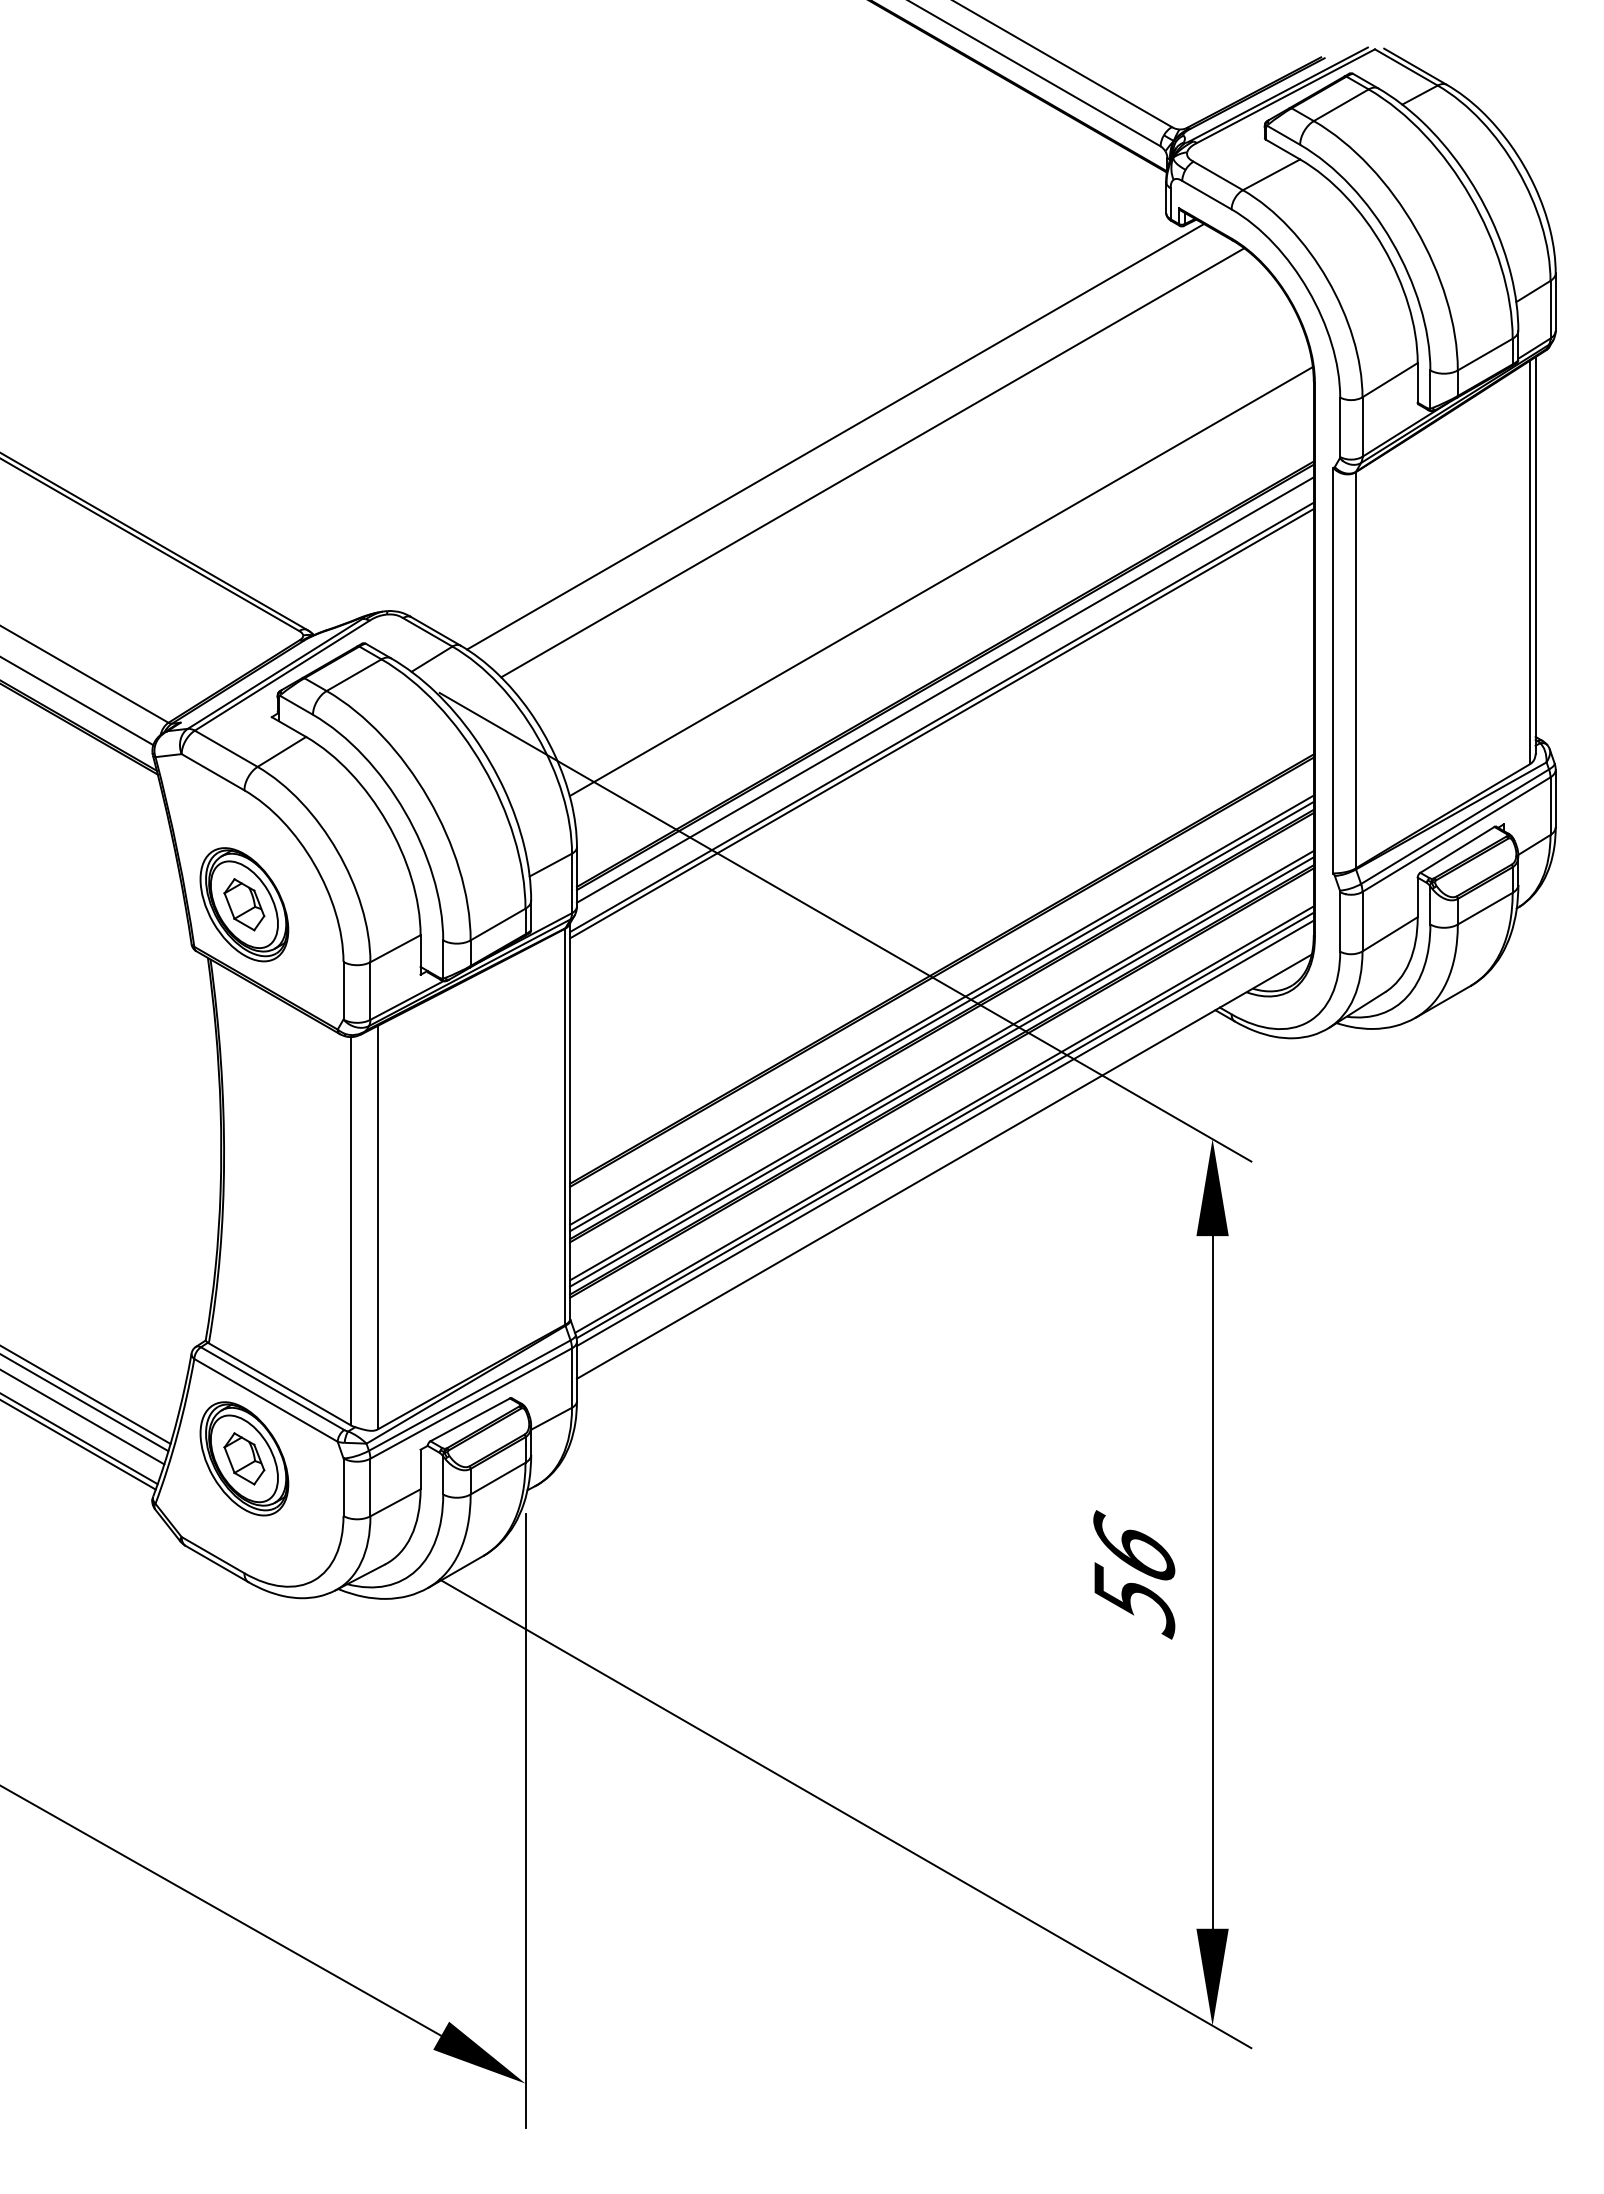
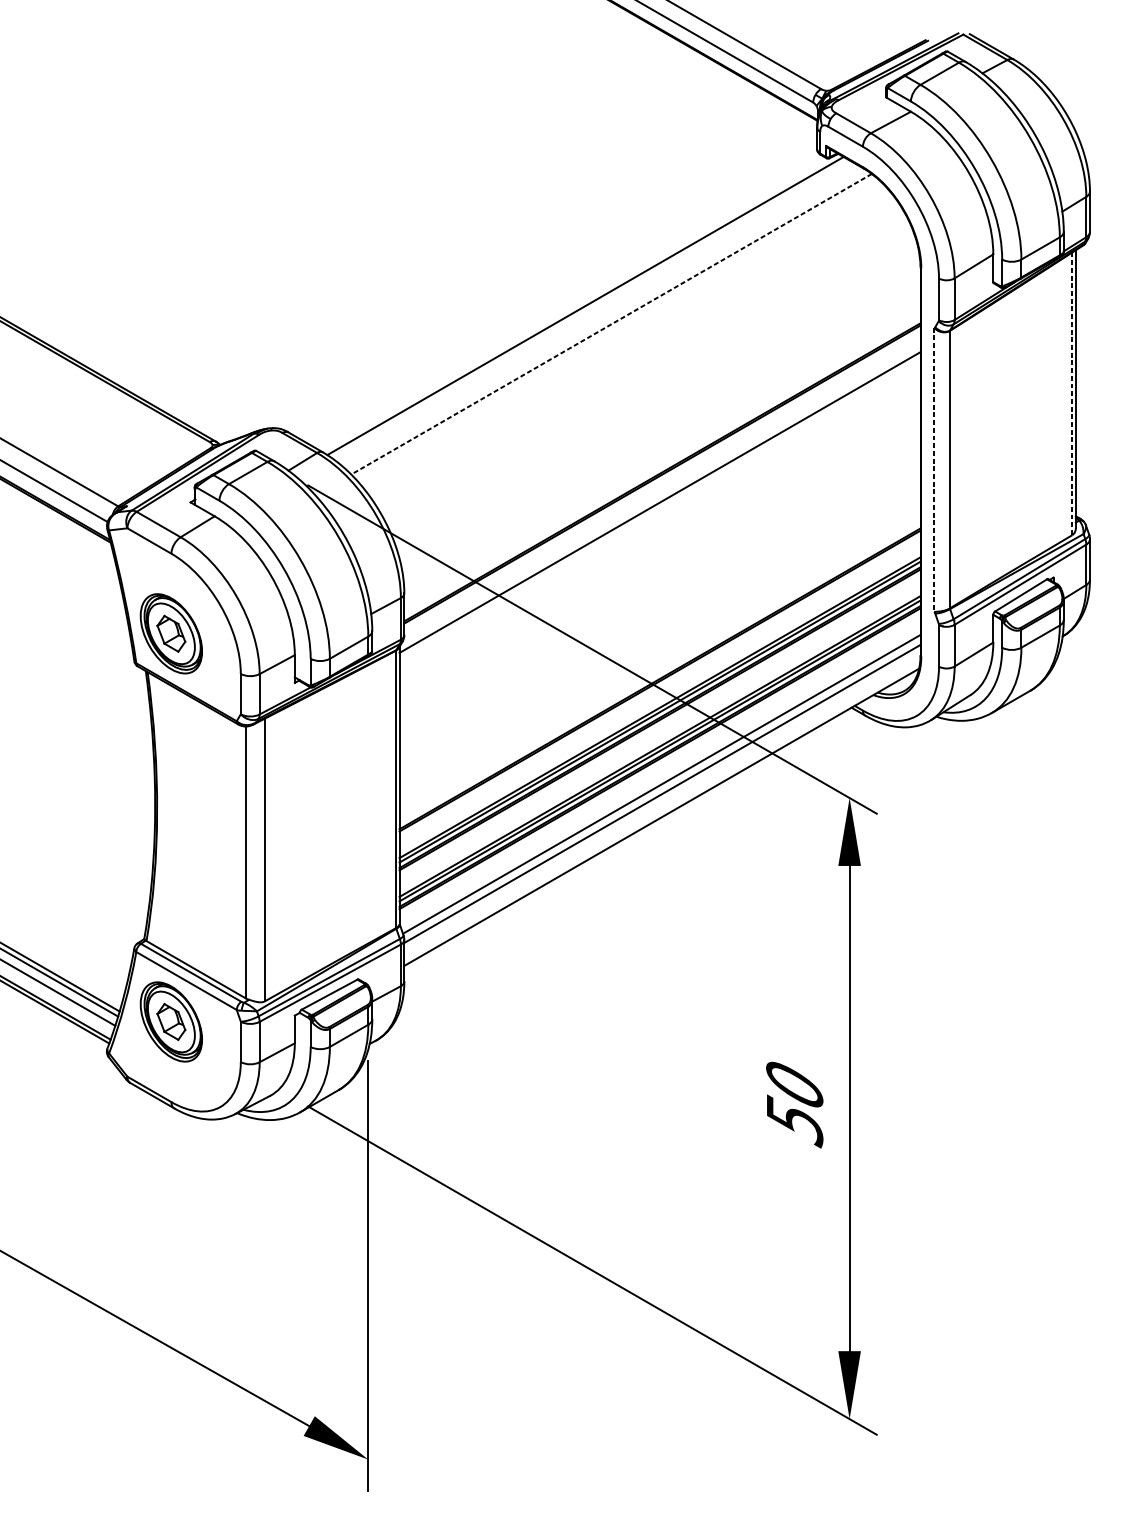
line: (872, 463) -> (611, 324), solid -> dashed
line: (1530, 562) -> (1072, 394), solid -> dashed
line: (940, 581) -> (659, 407), removed
line: (1333, 670) -> (934, 469), solid -> dashed
line: (944, 689) -> (661, 483), removed
line: (941, 723) -> (659, 506), removed
line: (944, 1125) -> (661, 788), removed
text: (1134, 1545) -> (794, 1082), 56 -> 50

